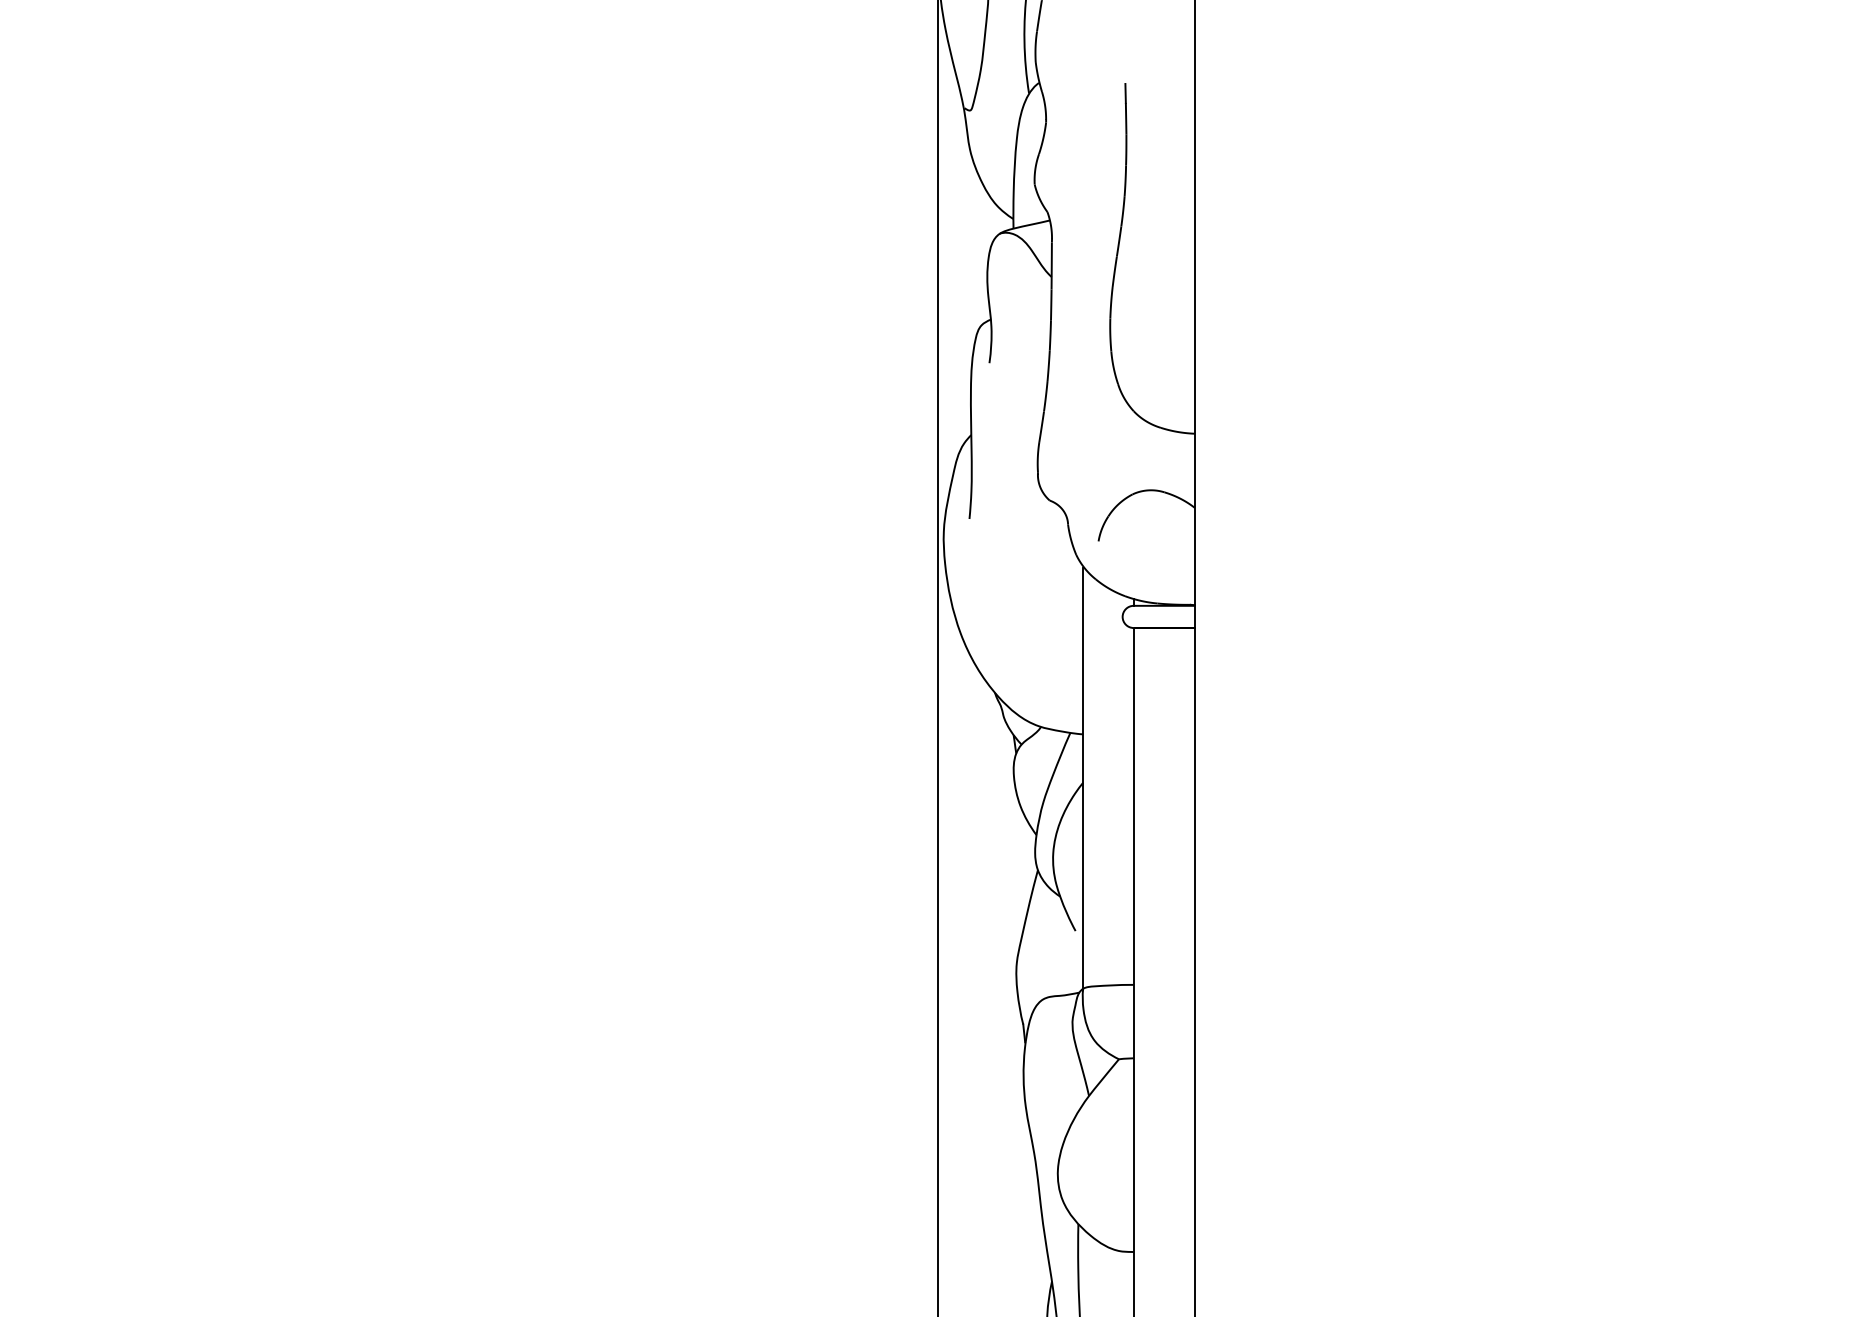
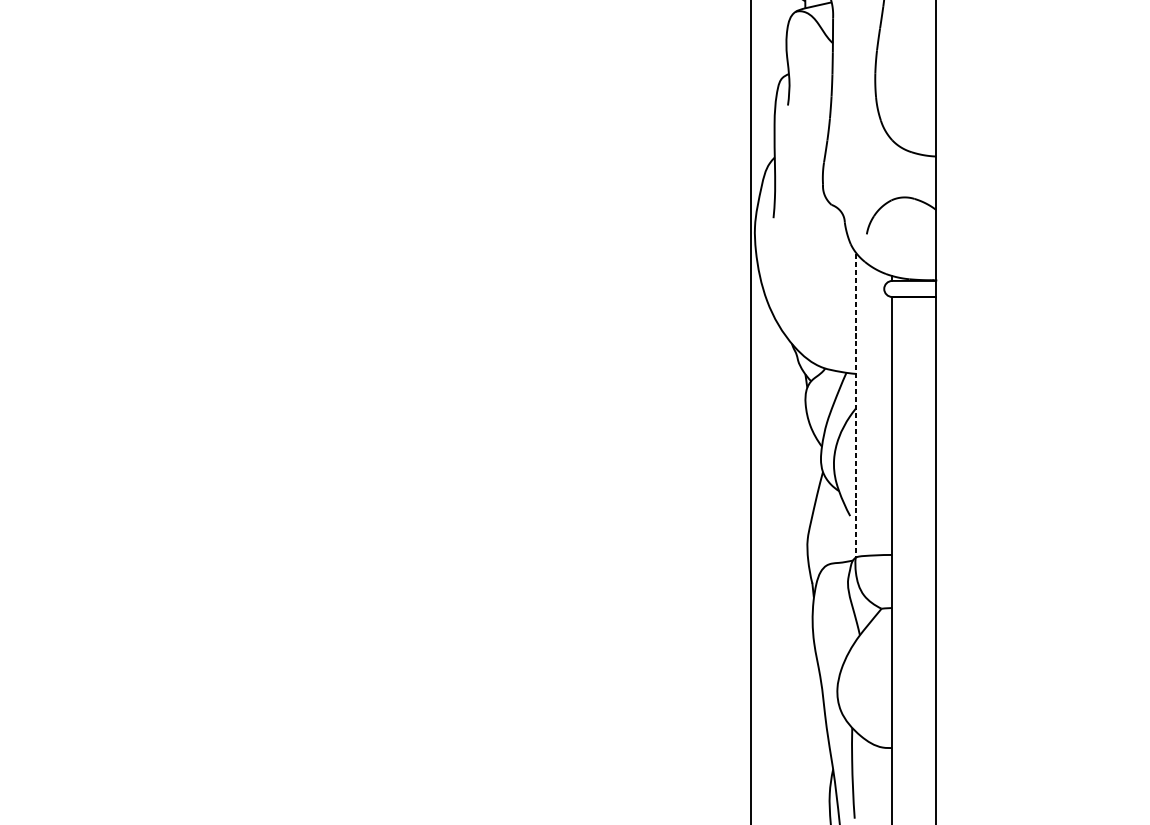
line: (1083, 779) -> (855, 406), solid -> dashed

